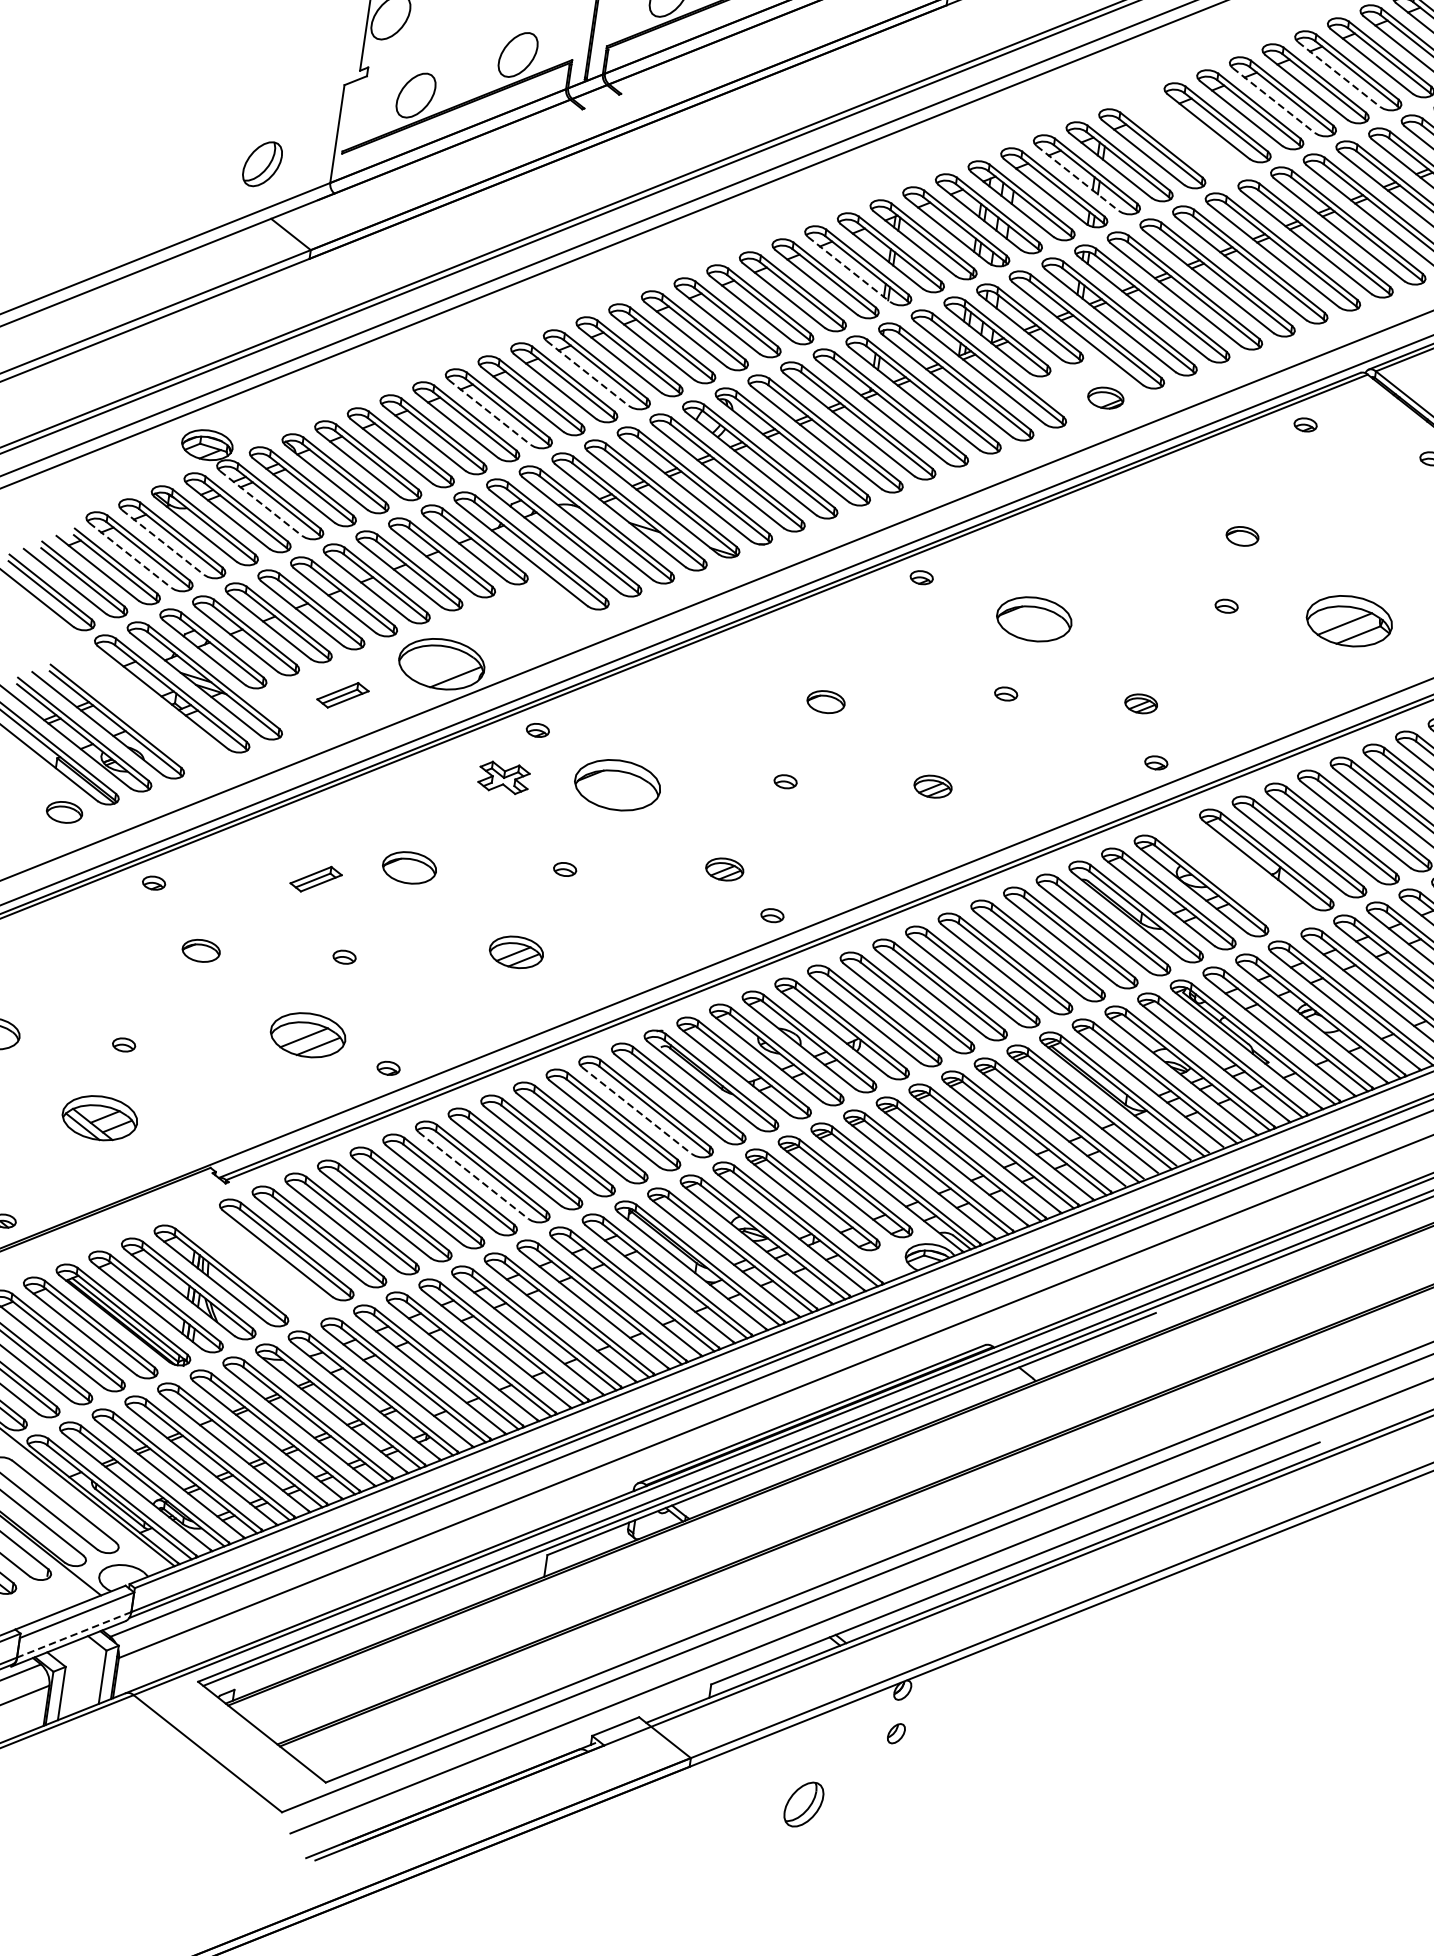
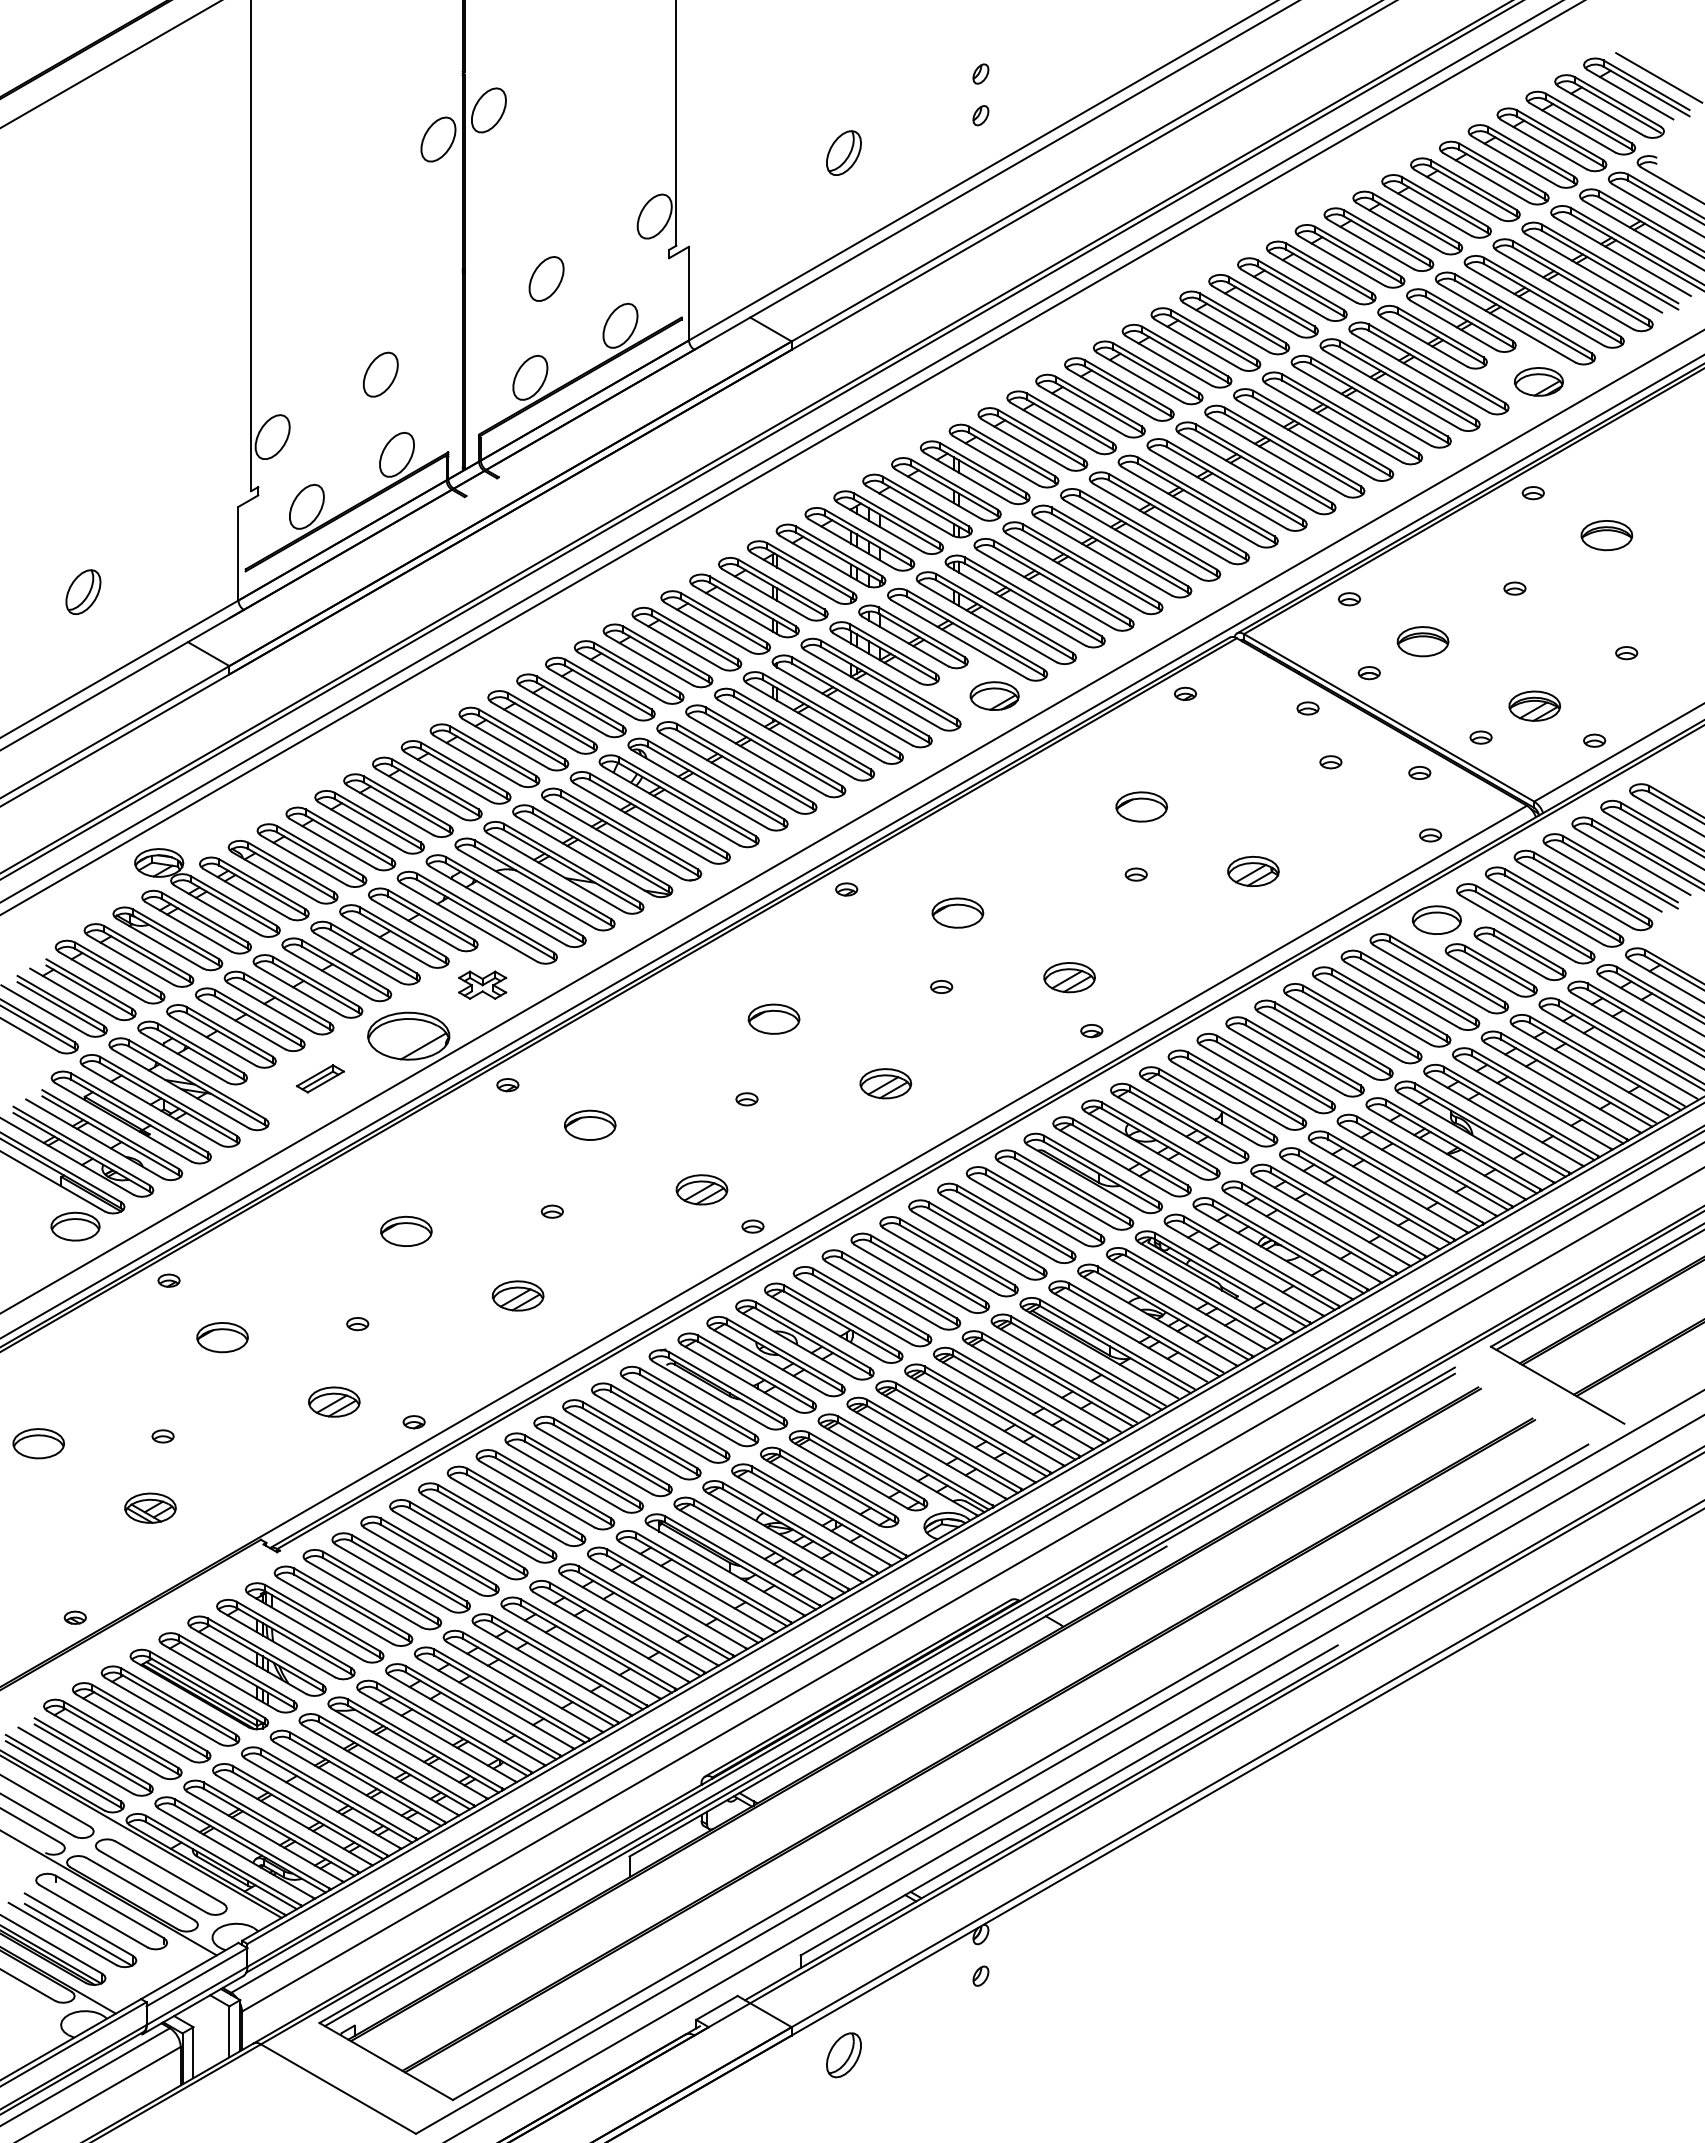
line: (1338, 73) -> (1168, 360), dashed -> solid
line: (1273, 100) -> (1111, 394), dashed -> solid
part: (1184, 135) -> (1032, 439), added
part: (262, 163) -> (83, 591), moved
line: (1077, 178) -> (938, 494), dashed -> solid
line: (849, 269) -> (736, 610), dashed -> solid
line: (587, 373) -> (505, 743), dashed -> solid
part: (1105, 397) -> (994, 695), size x1.43
line: (490, 412) -> (419, 793), dashed -> solid
line: (261, 503) -> (217, 910), dashed -> solid
part: (1242, 535) -> (1141, 806), size x1.67
line: (162, 542) -> (130, 960), dashed -> solid
line: (130, 555) -> (102, 976), dashed -> solid
part: (1034, 618) -> (957, 912), size x0.71
part: (1349, 619) -> (1253, 870), size x0.62
part: (825, 701) -> (773, 1018), size x1.43
part: (1141, 703) -> (1069, 977), size x1.67
part: (138, 706) -> (130, 1117), added
part: (504, 777) -> (482, 984), moved
part: (618, 784) -> (590, 1124), size x0.62
part: (932, 786) -> (885, 1083), size x1.43
part: (64, 812) -> (75, 1226), size x1.43
part: (724, 869) -> (701, 1189), size x1.43
part: (1233, 872) -> (1179, 1123), added
part: (315, 878) -> (319, 1254), removed
part: (201, 950) -> (222, 1337), size x1.43
part: (308, 1034) -> (334, 1401), size x0.71
line: (637, 1111) -> (653, 1428), dashed -> solid
part: (100, 1117) -> (150, 1507), size x0.71
line: (473, 1176) -> (508, 1511), dashed -> solid
part: (253, 1262) -> (314, 1622), added
line: (73, 1635) -> (196, 1996), dashed -> solid
part: (803, 1804) -> (843, 2055), moved

